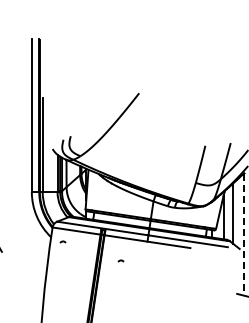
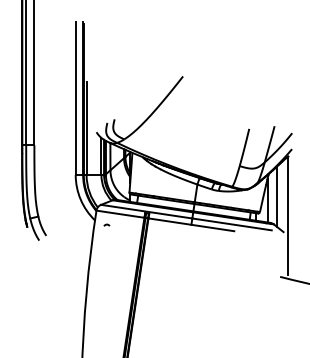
line: (243, 233) -> (287, 216), dashed -> solid
curve: (120, 260) -> (164, 243), removed

